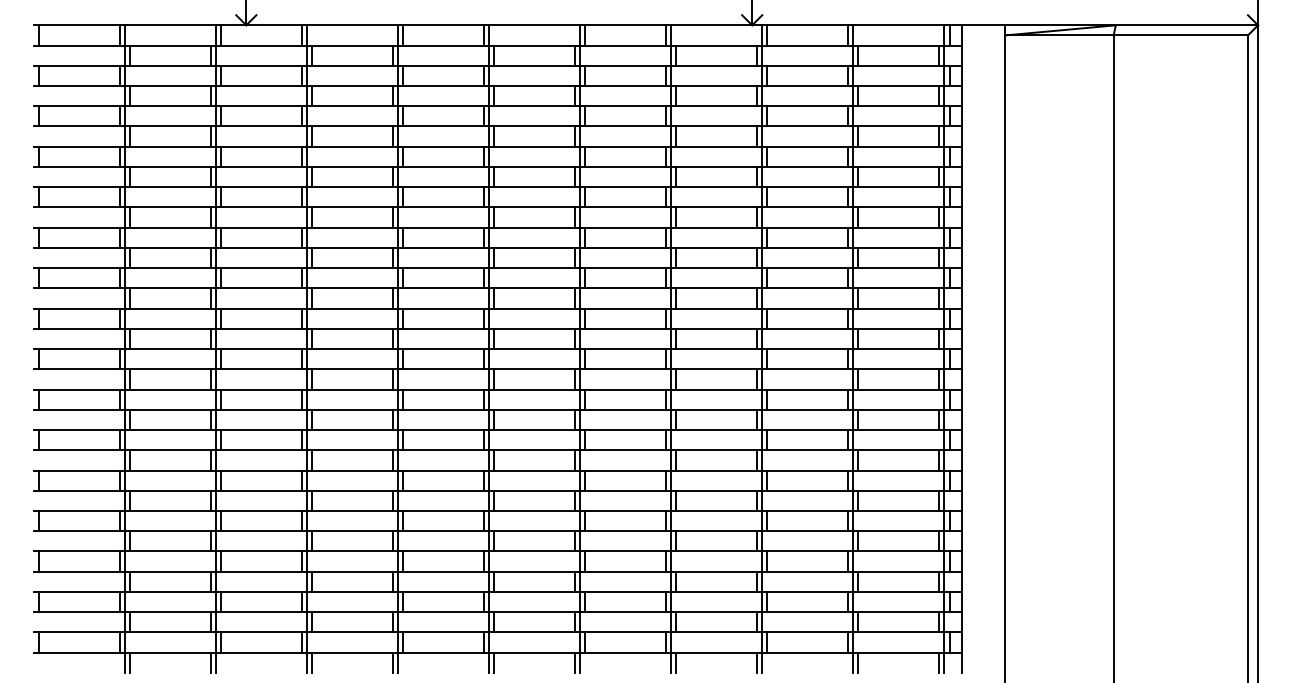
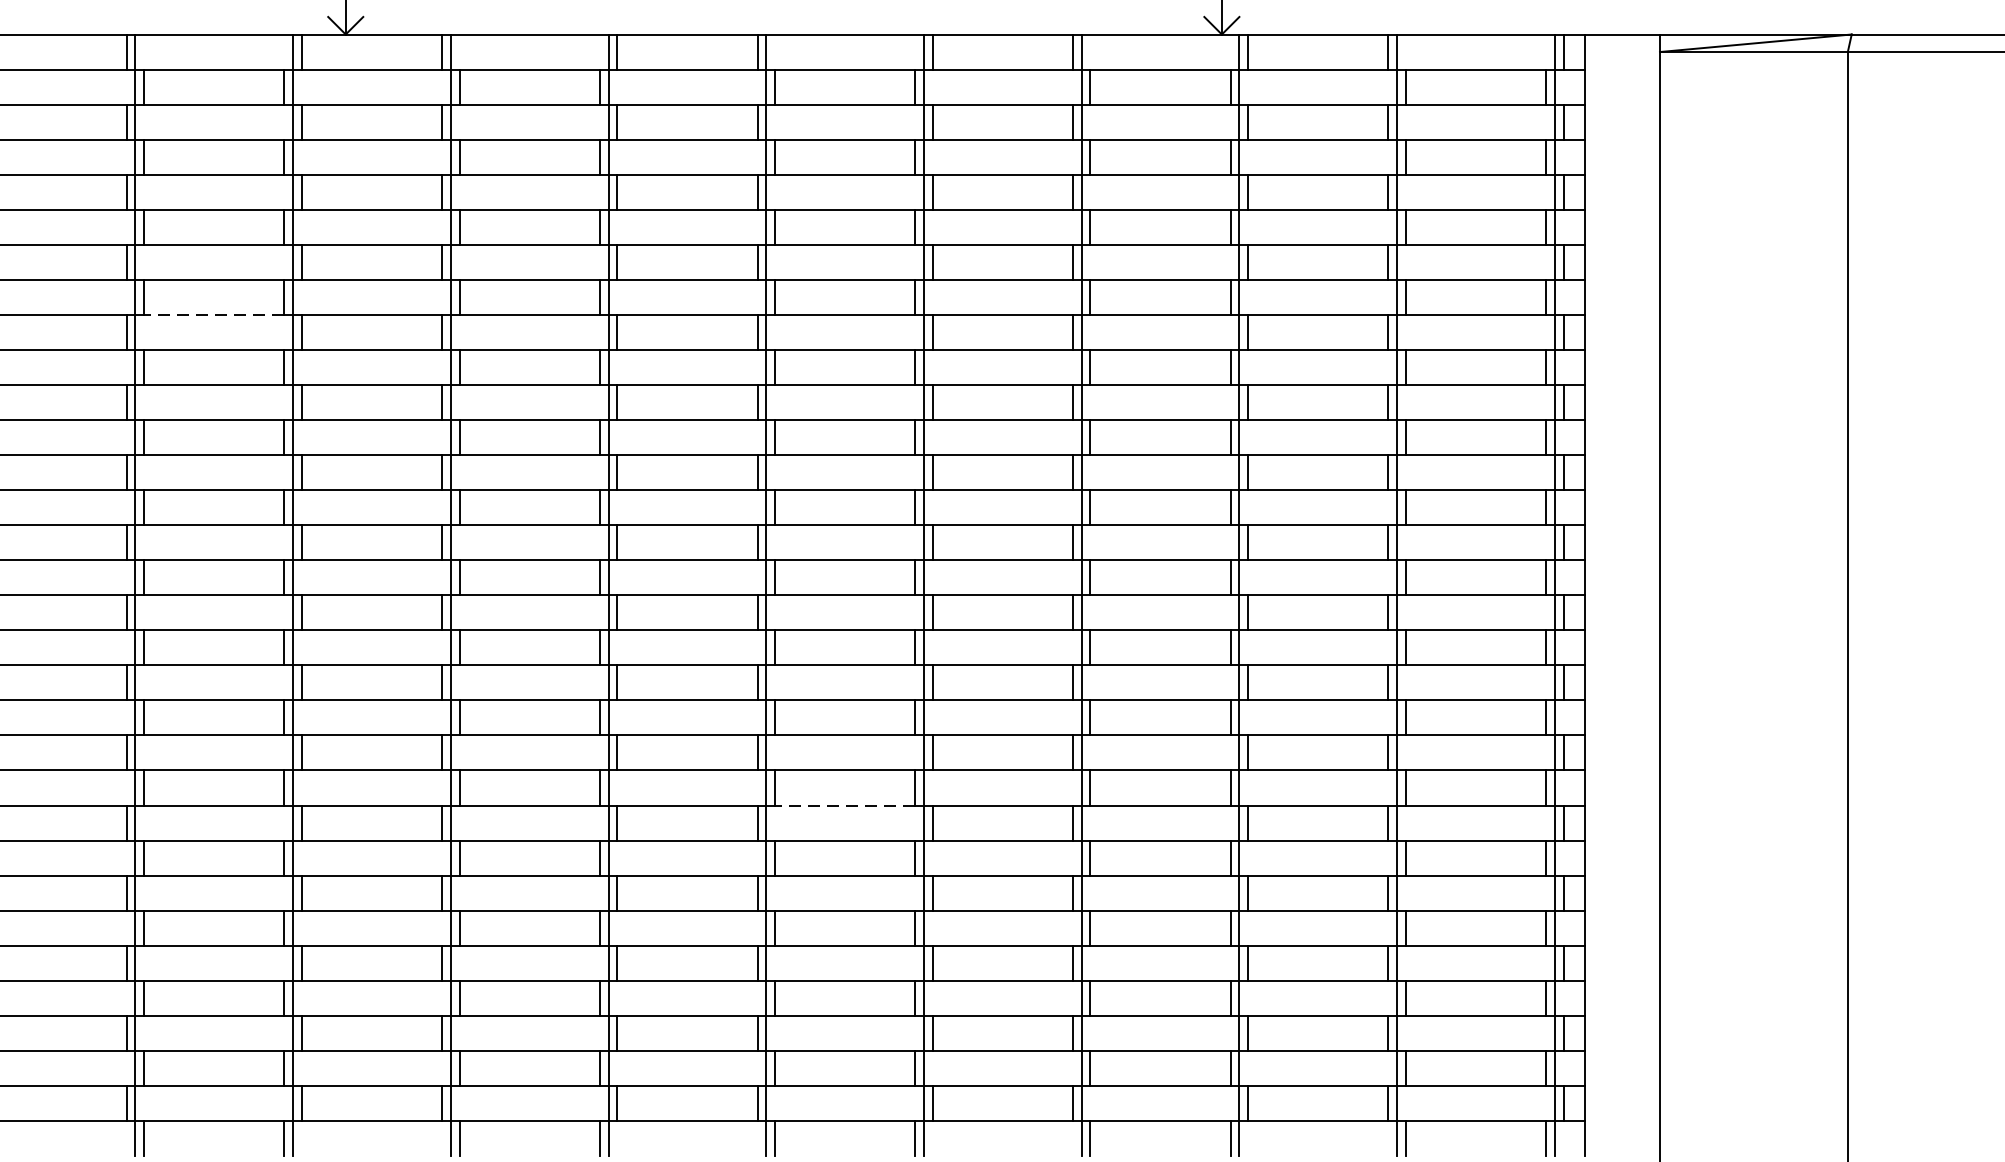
line: (169, 187) -> (212, 315), solid -> dashed
line: (534, 470) -> (844, 805), solid -> dashed

